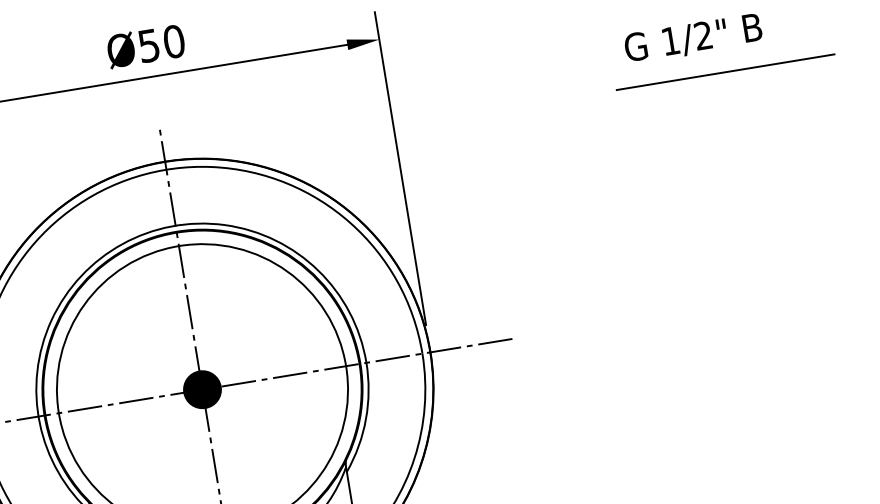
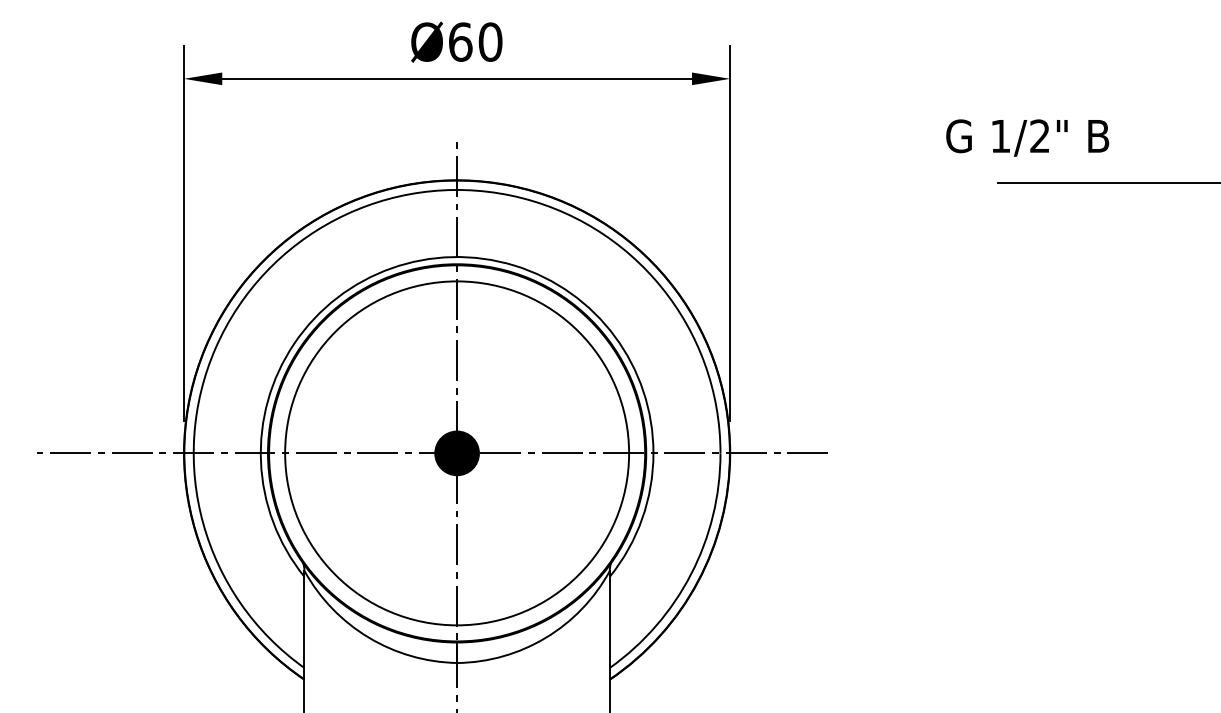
text: (693, 38) -> (1027, 137), moved
text: (148, 45) -> (460, 41), Ø50 -> Ø60

